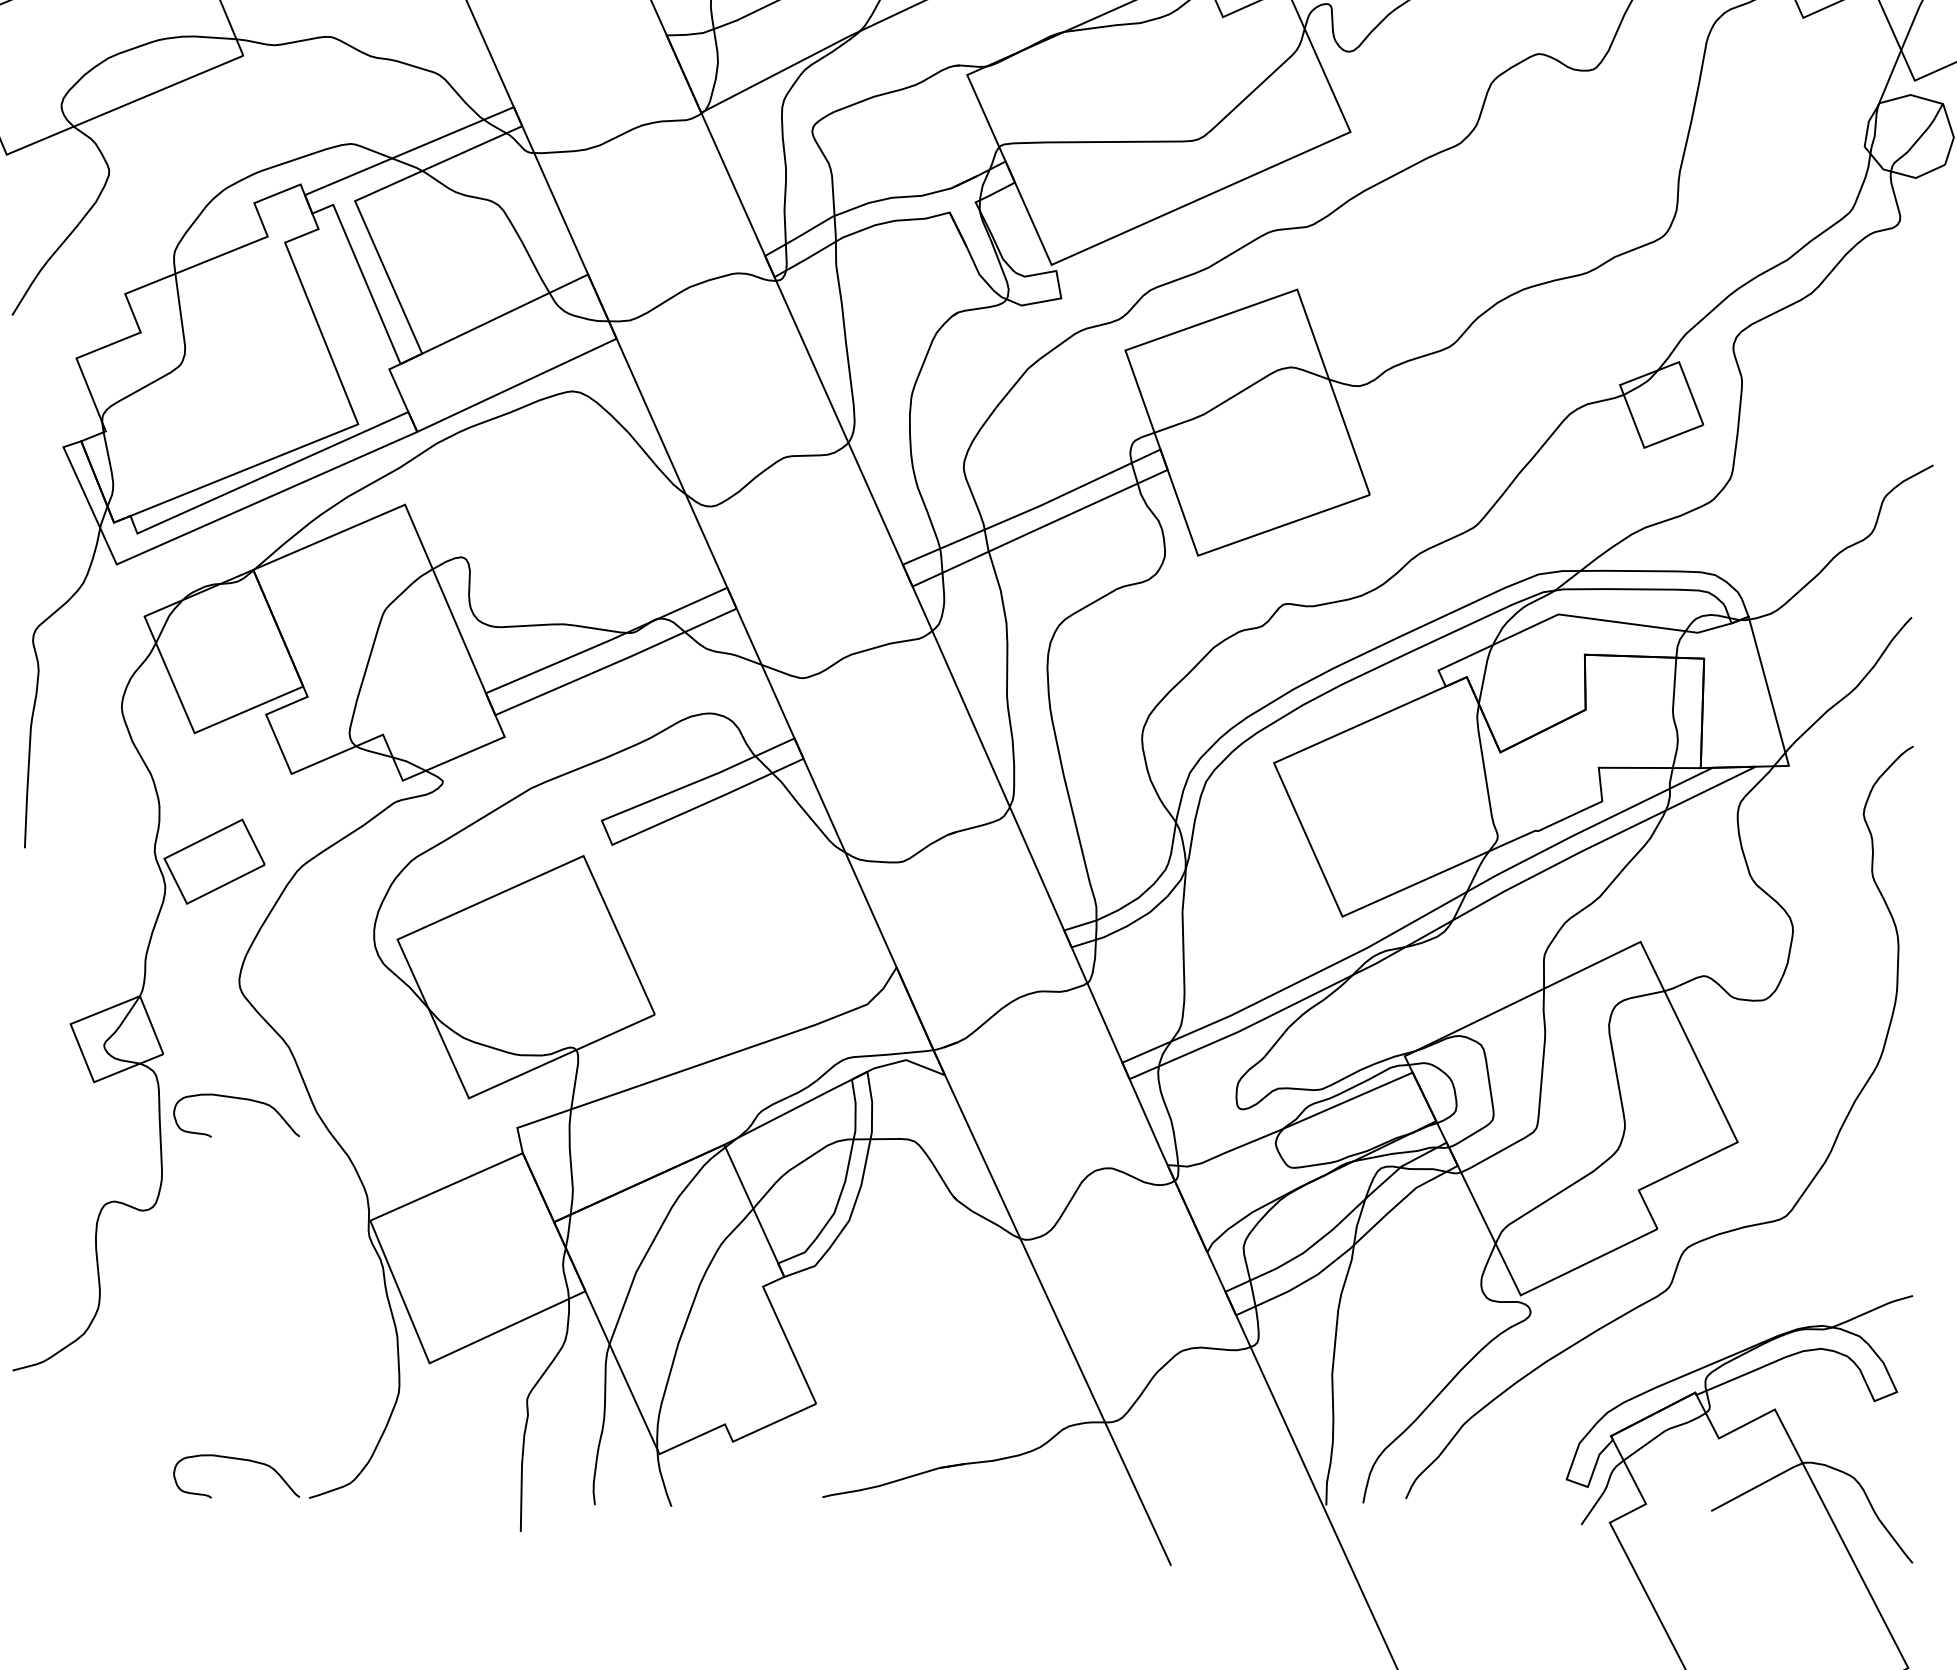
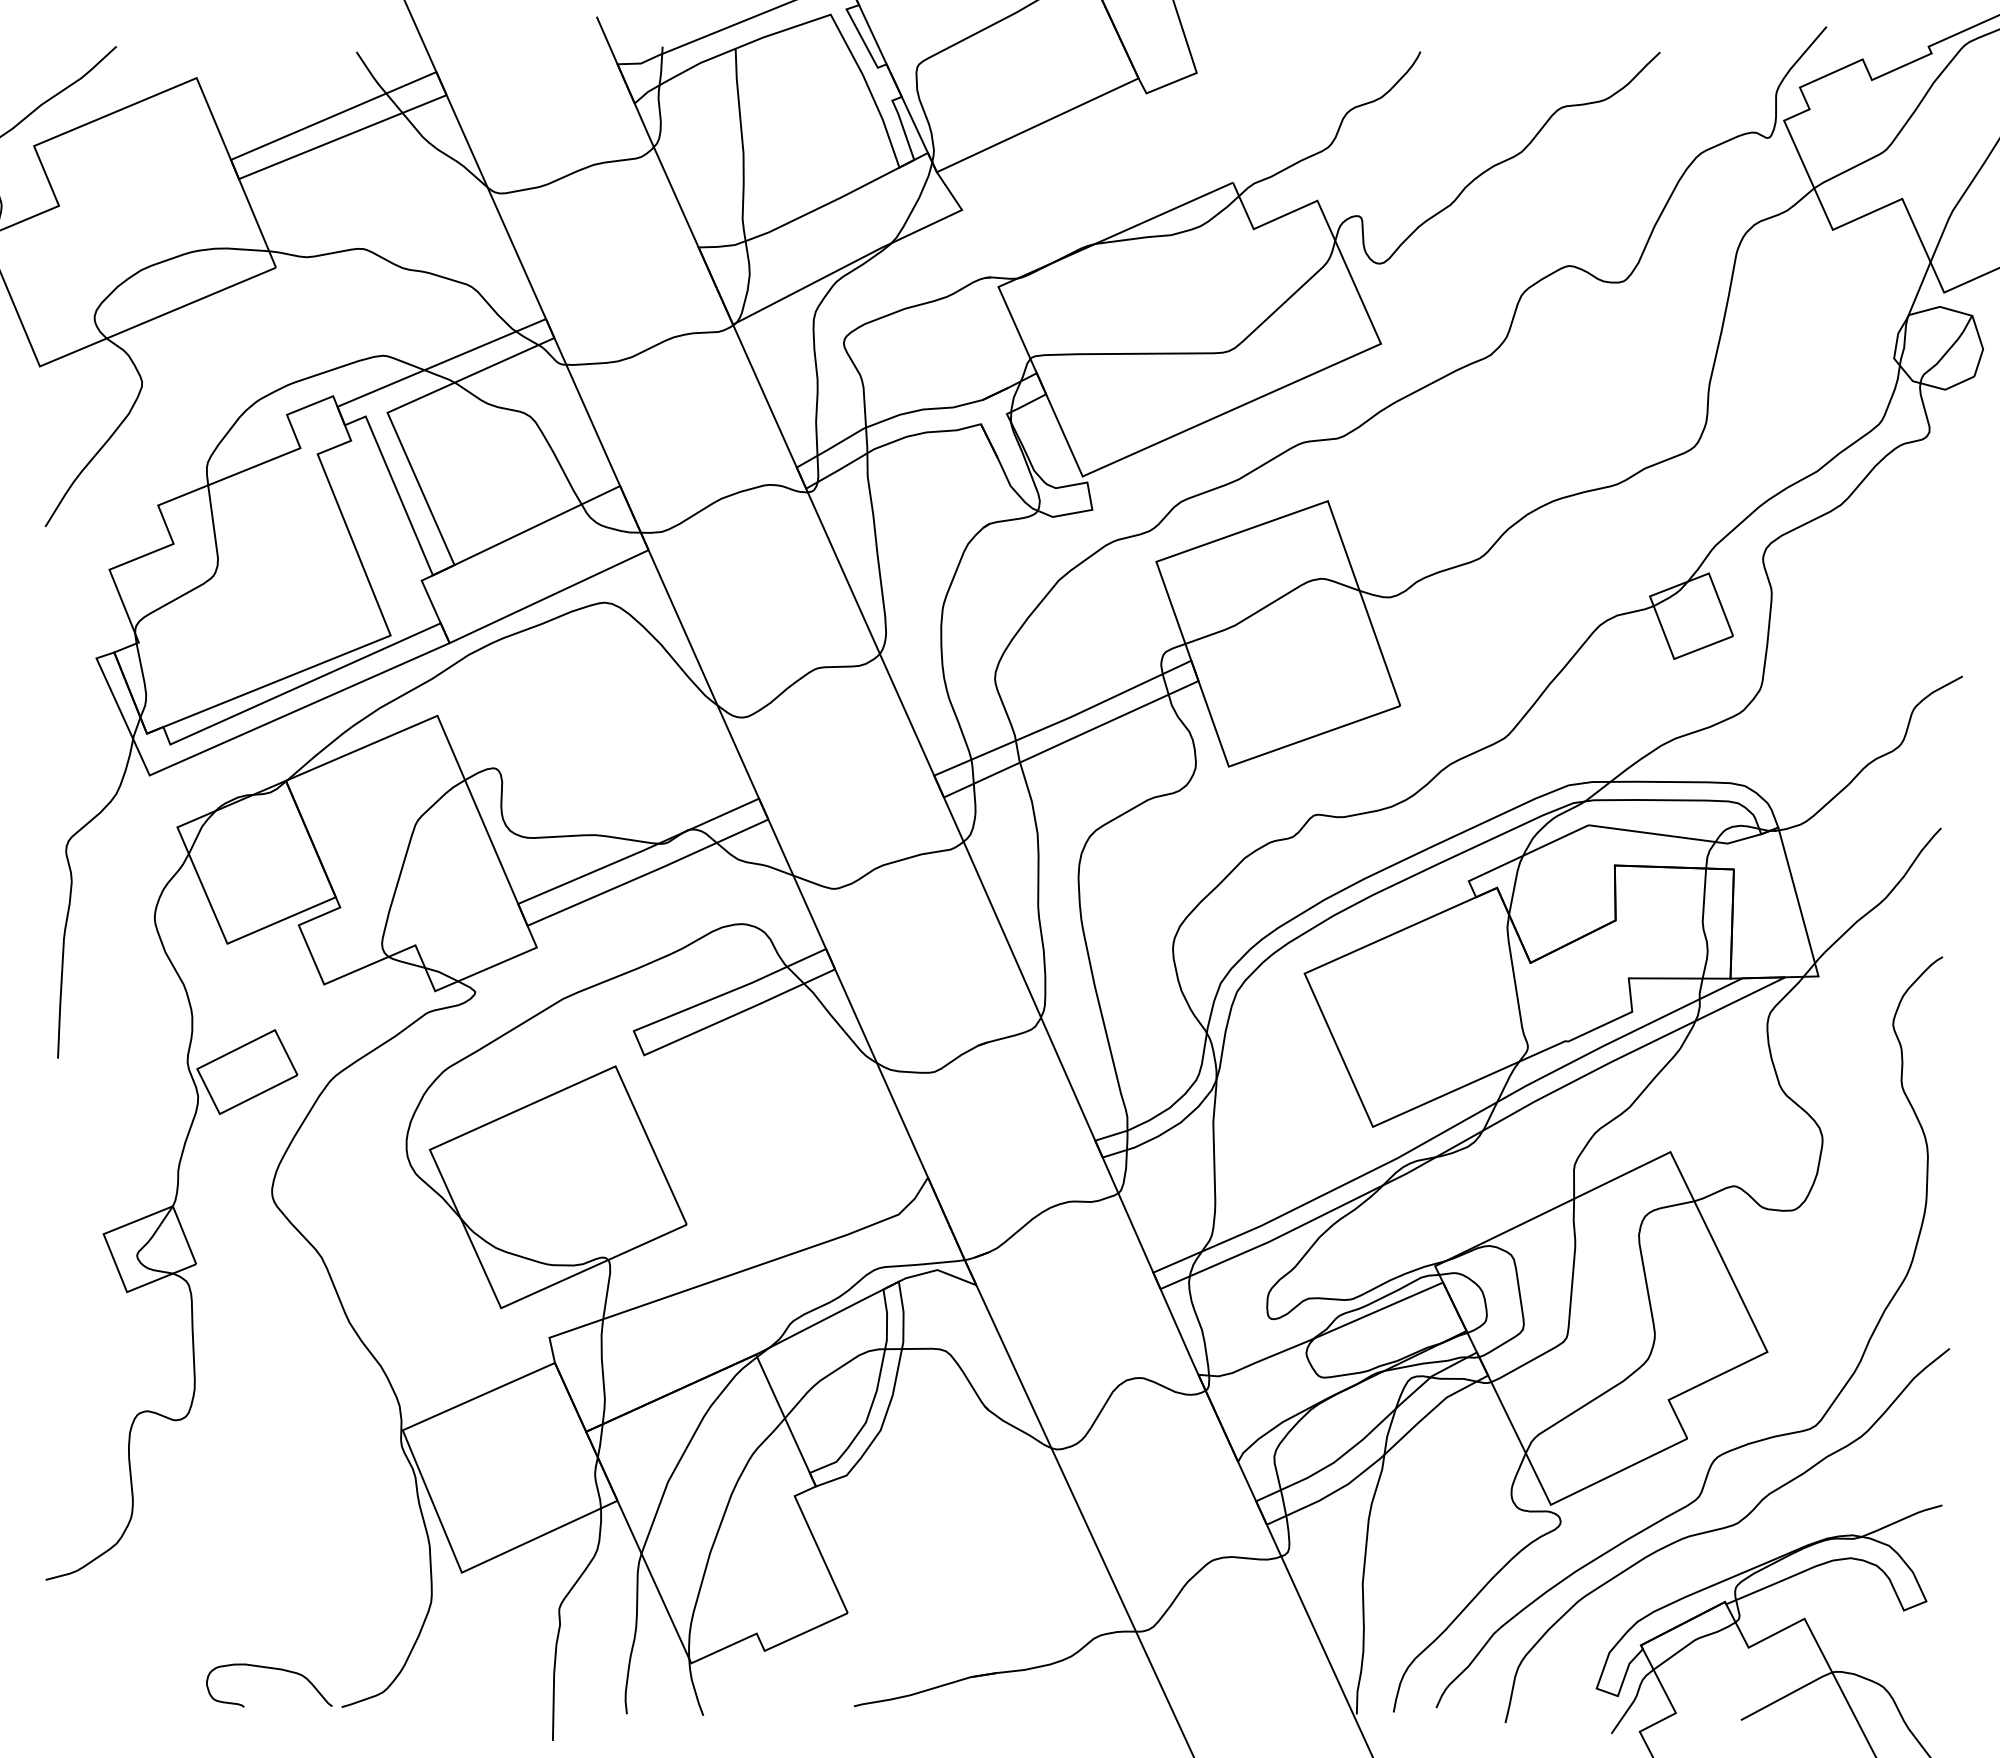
curve: (239, 1099) -> (272, 1309), removed
curve: (1696, 1319) -> (1726, 1528), added

